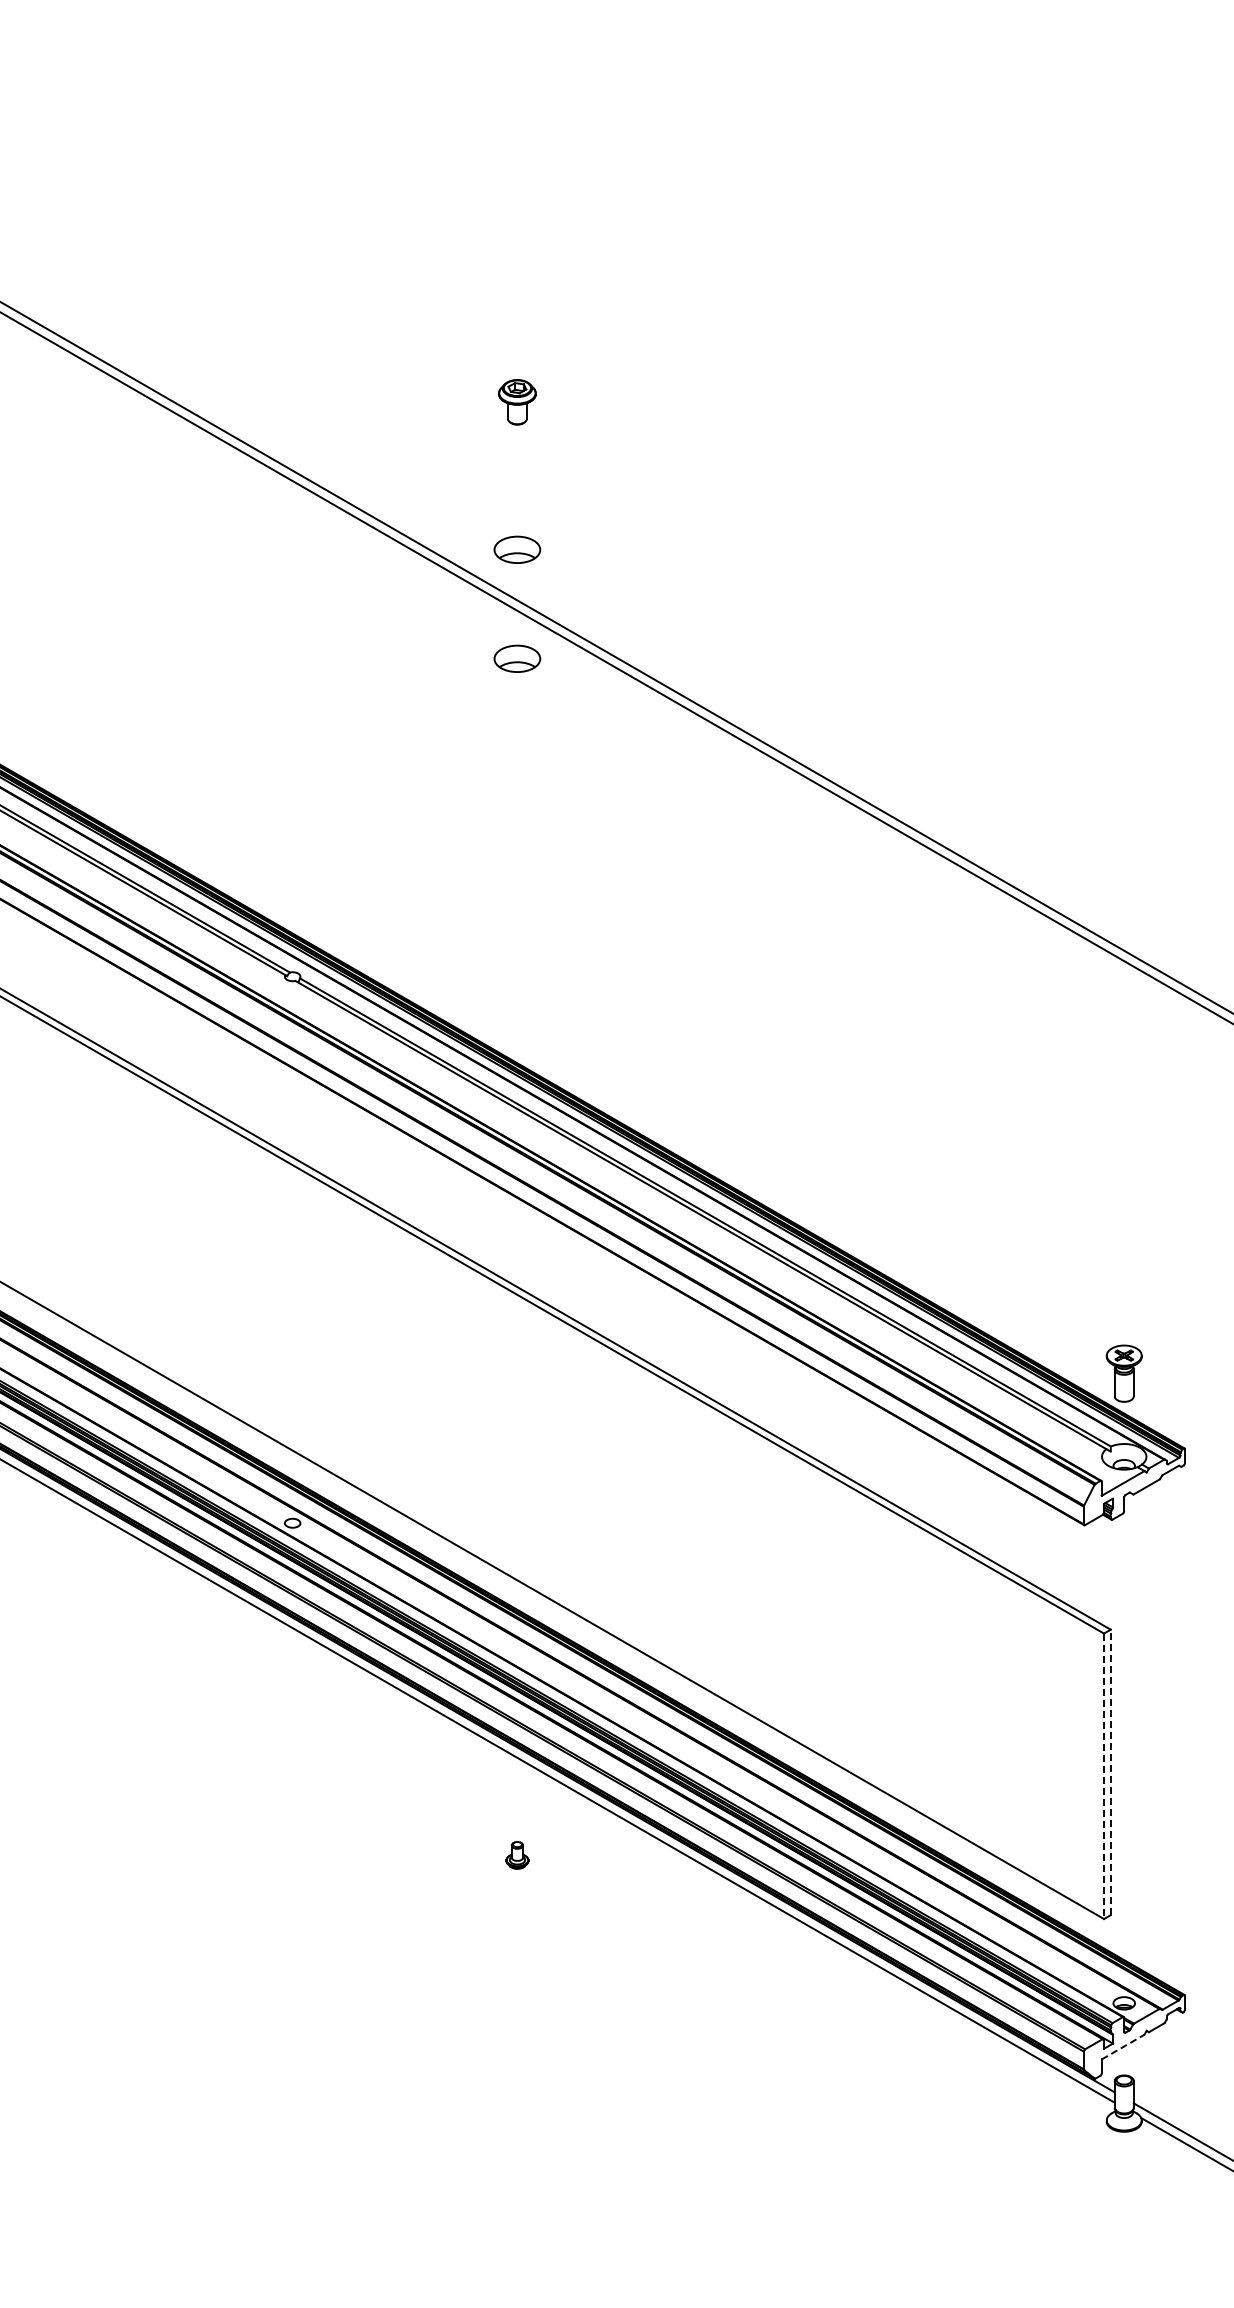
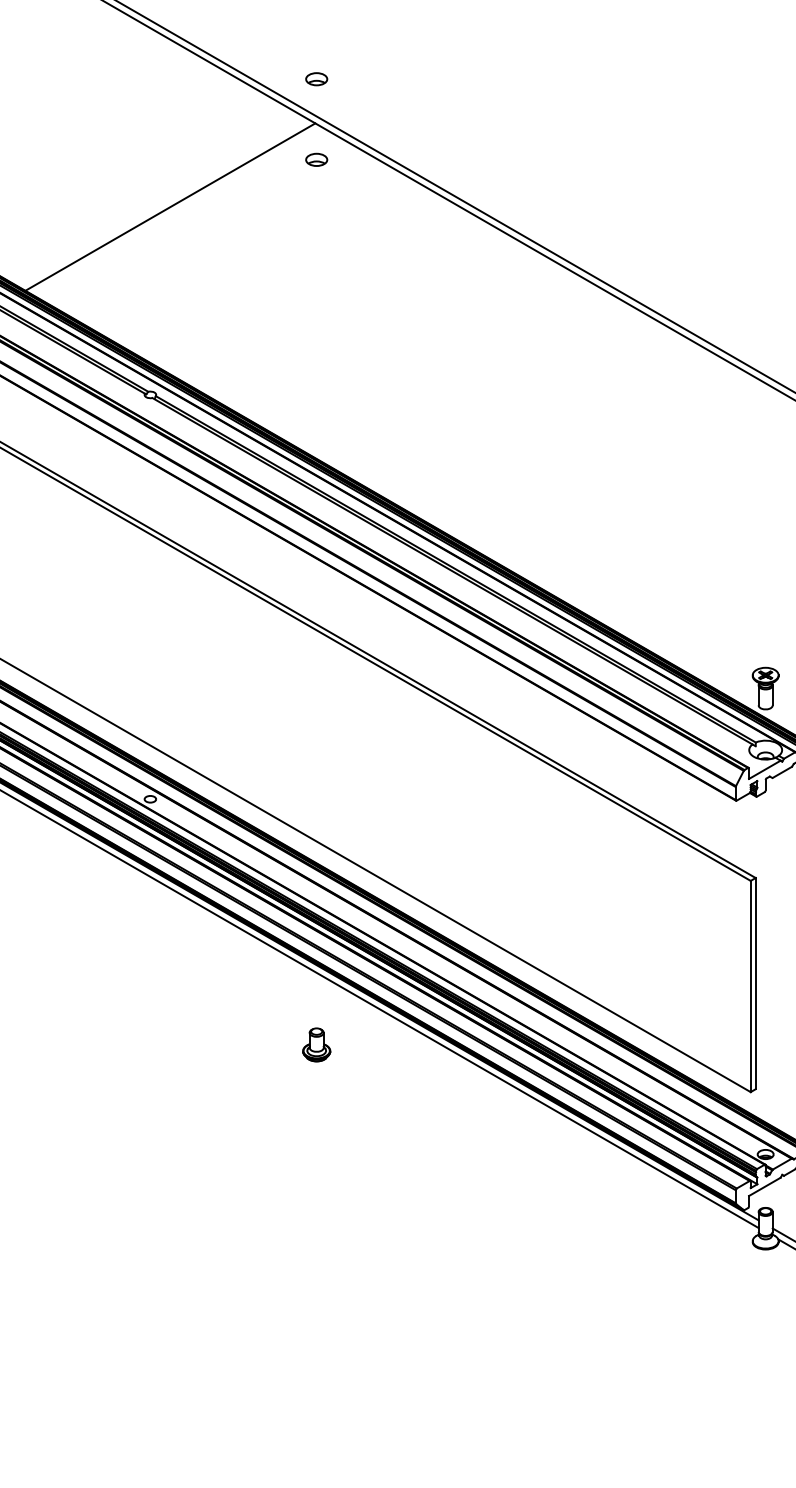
part: (517, 550) -> (316, 79), size x0.62
part: (517, 659) -> (316, 160), size x0.62
line: (319, 722) -> (170, 206), added
line: (1110, 1772) -> (755, 983), dashed -> solid
line: (1104, 1776) -> (751, 986), dashed -> solid
part: (517, 1855) -> (316, 1045), size x1.67
line: (1123, 2047) -> (765, 1187), dashed -> solid

